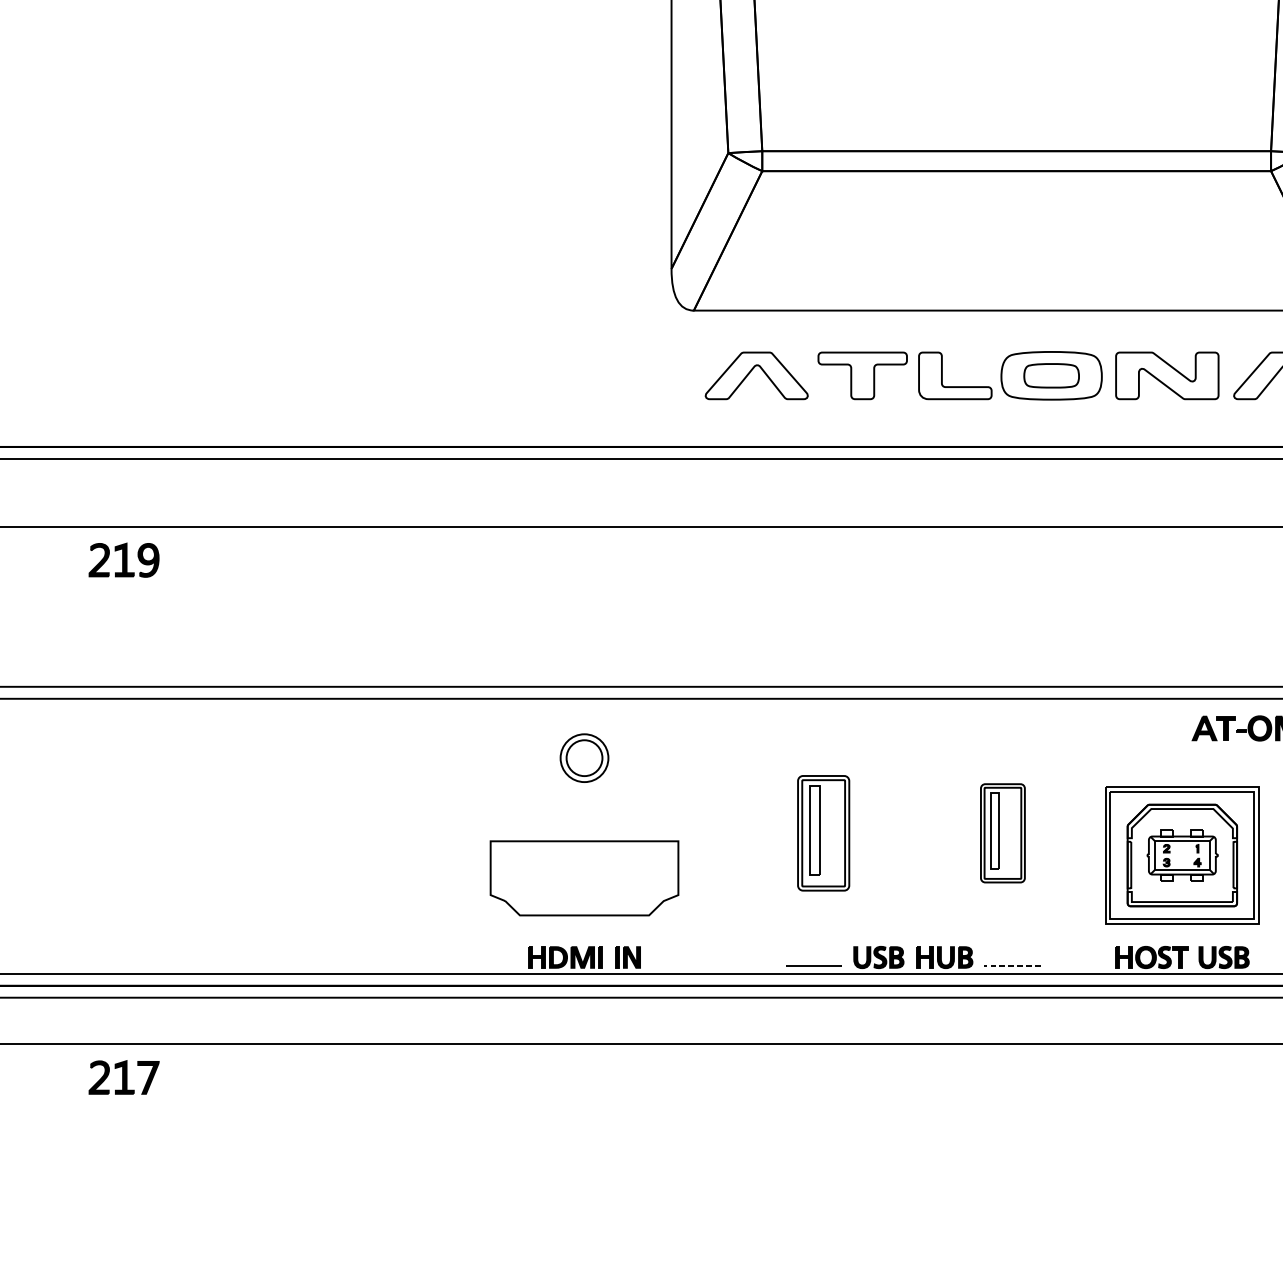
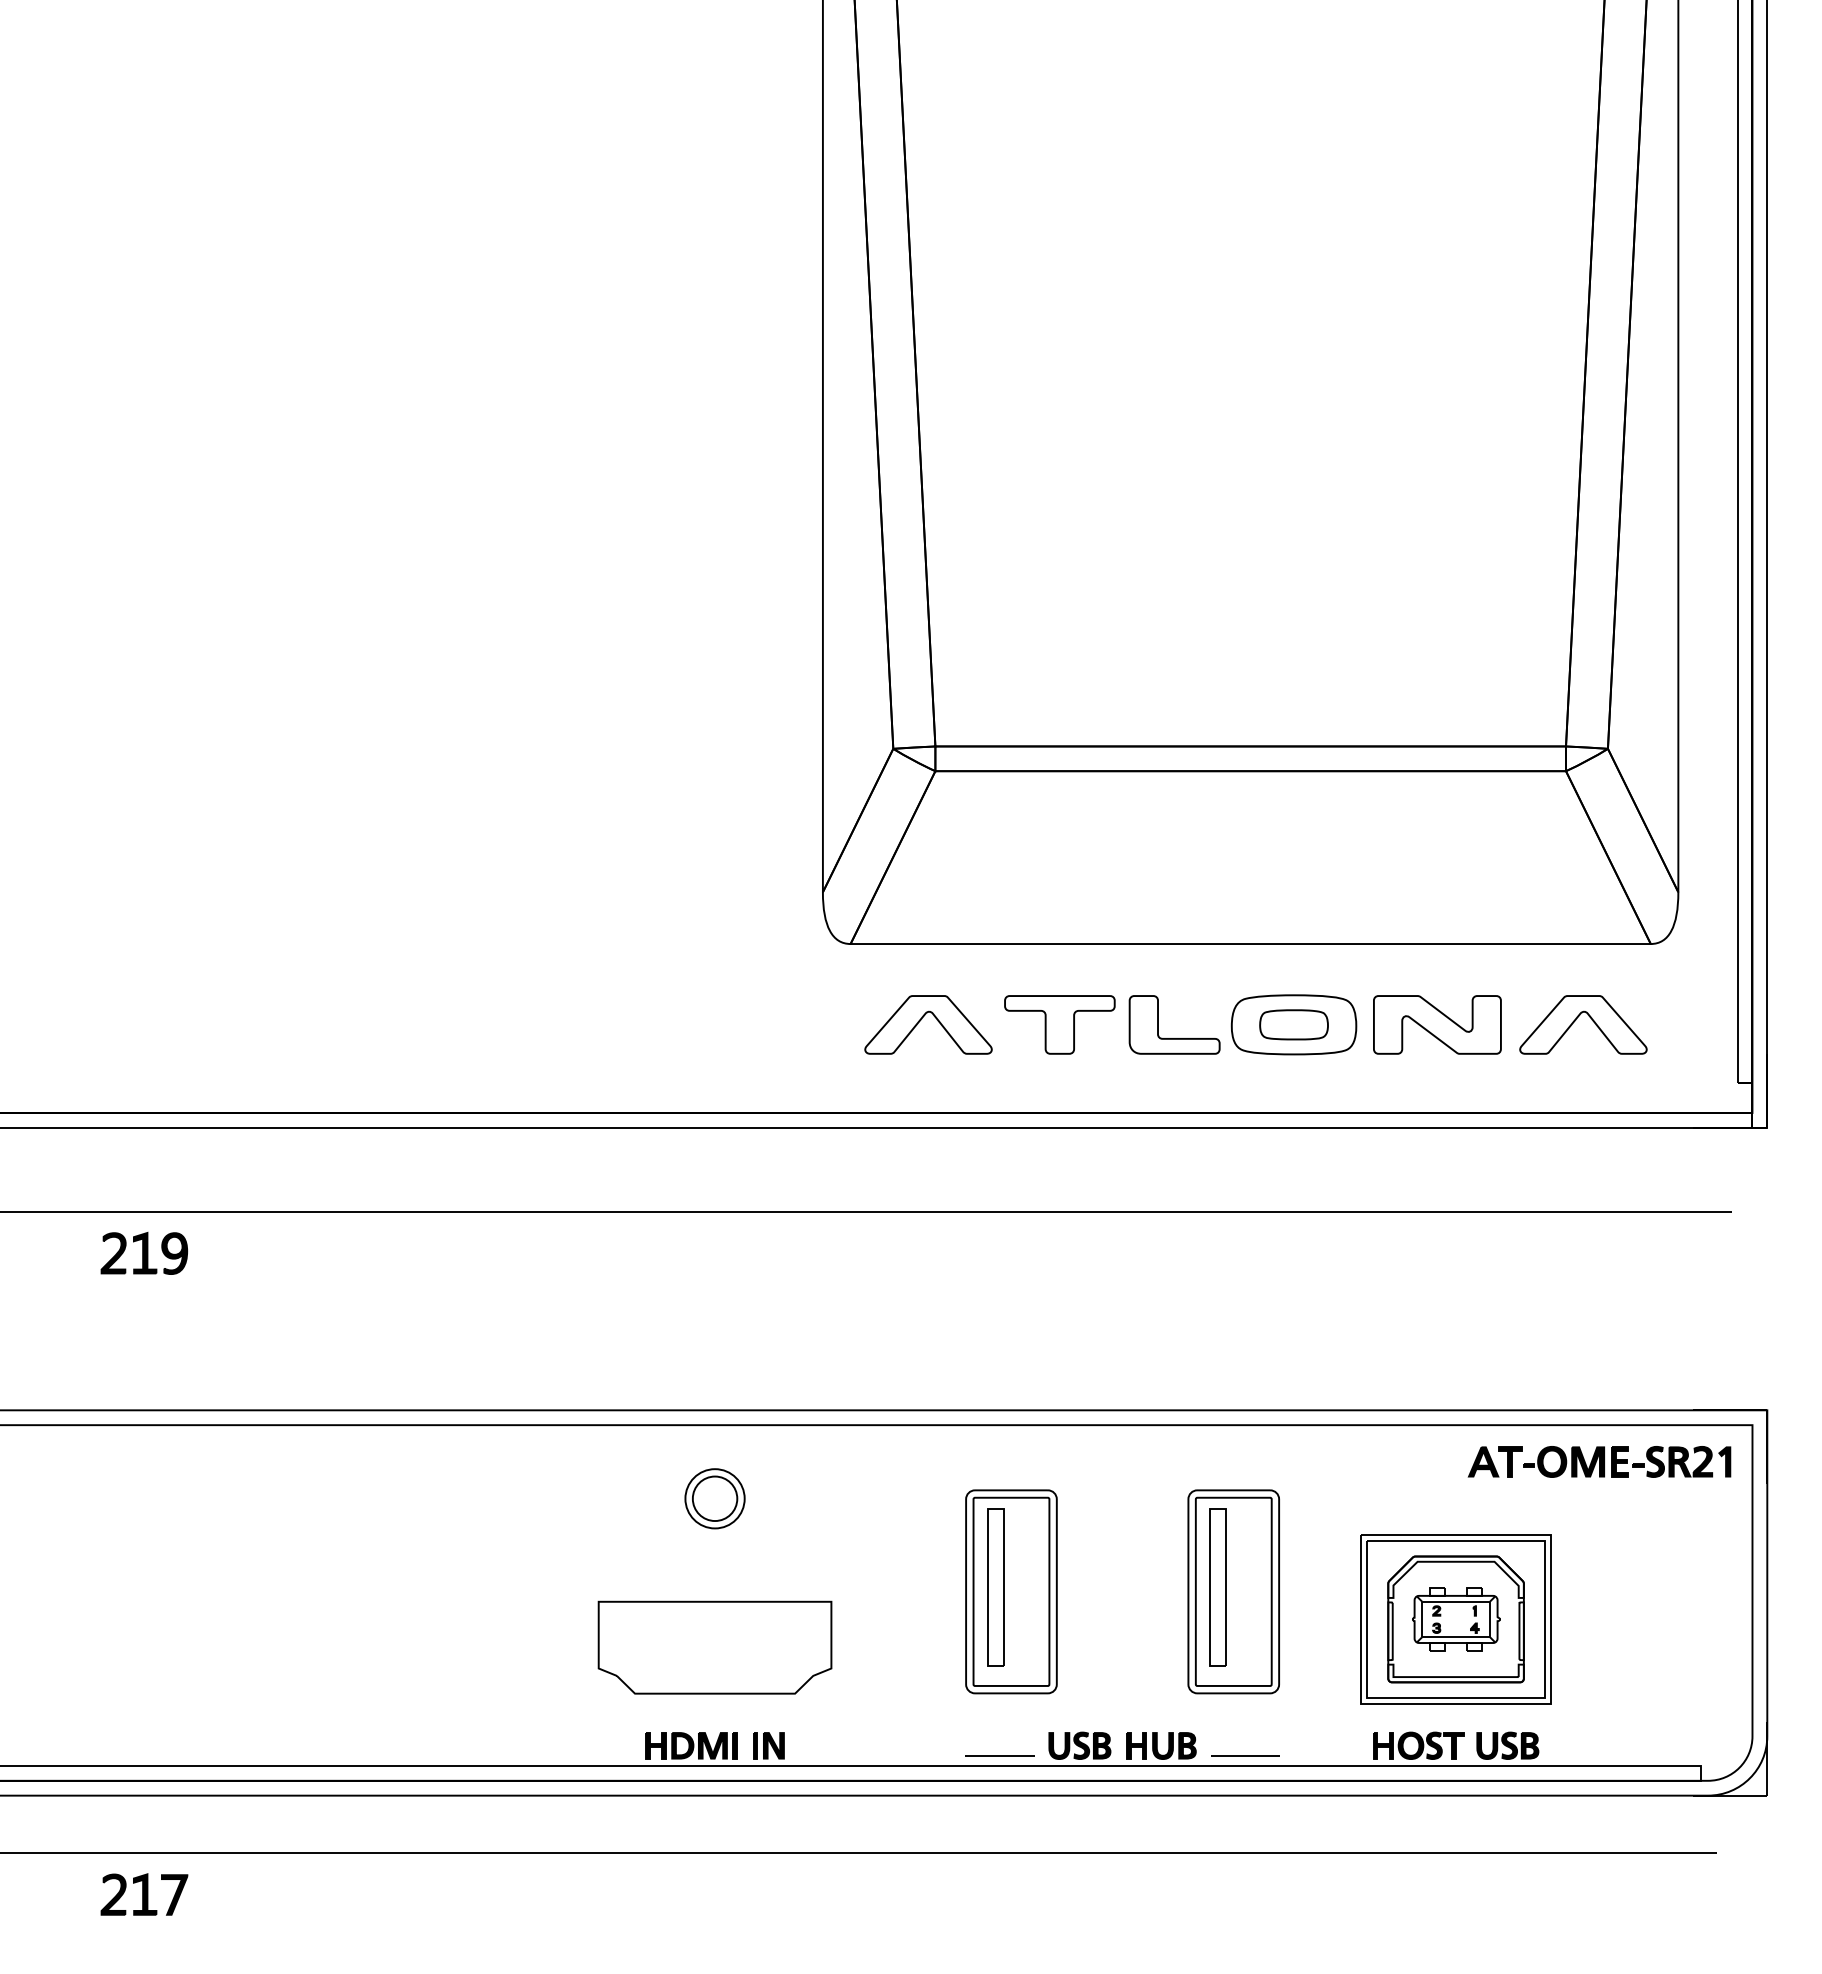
part: (823, 832) -> (1011, 1591), size x1.43
part: (1002, 832) -> (1233, 1591), size x1.67
line: (1012, 966) -> (1245, 1756), dashed -> solid

